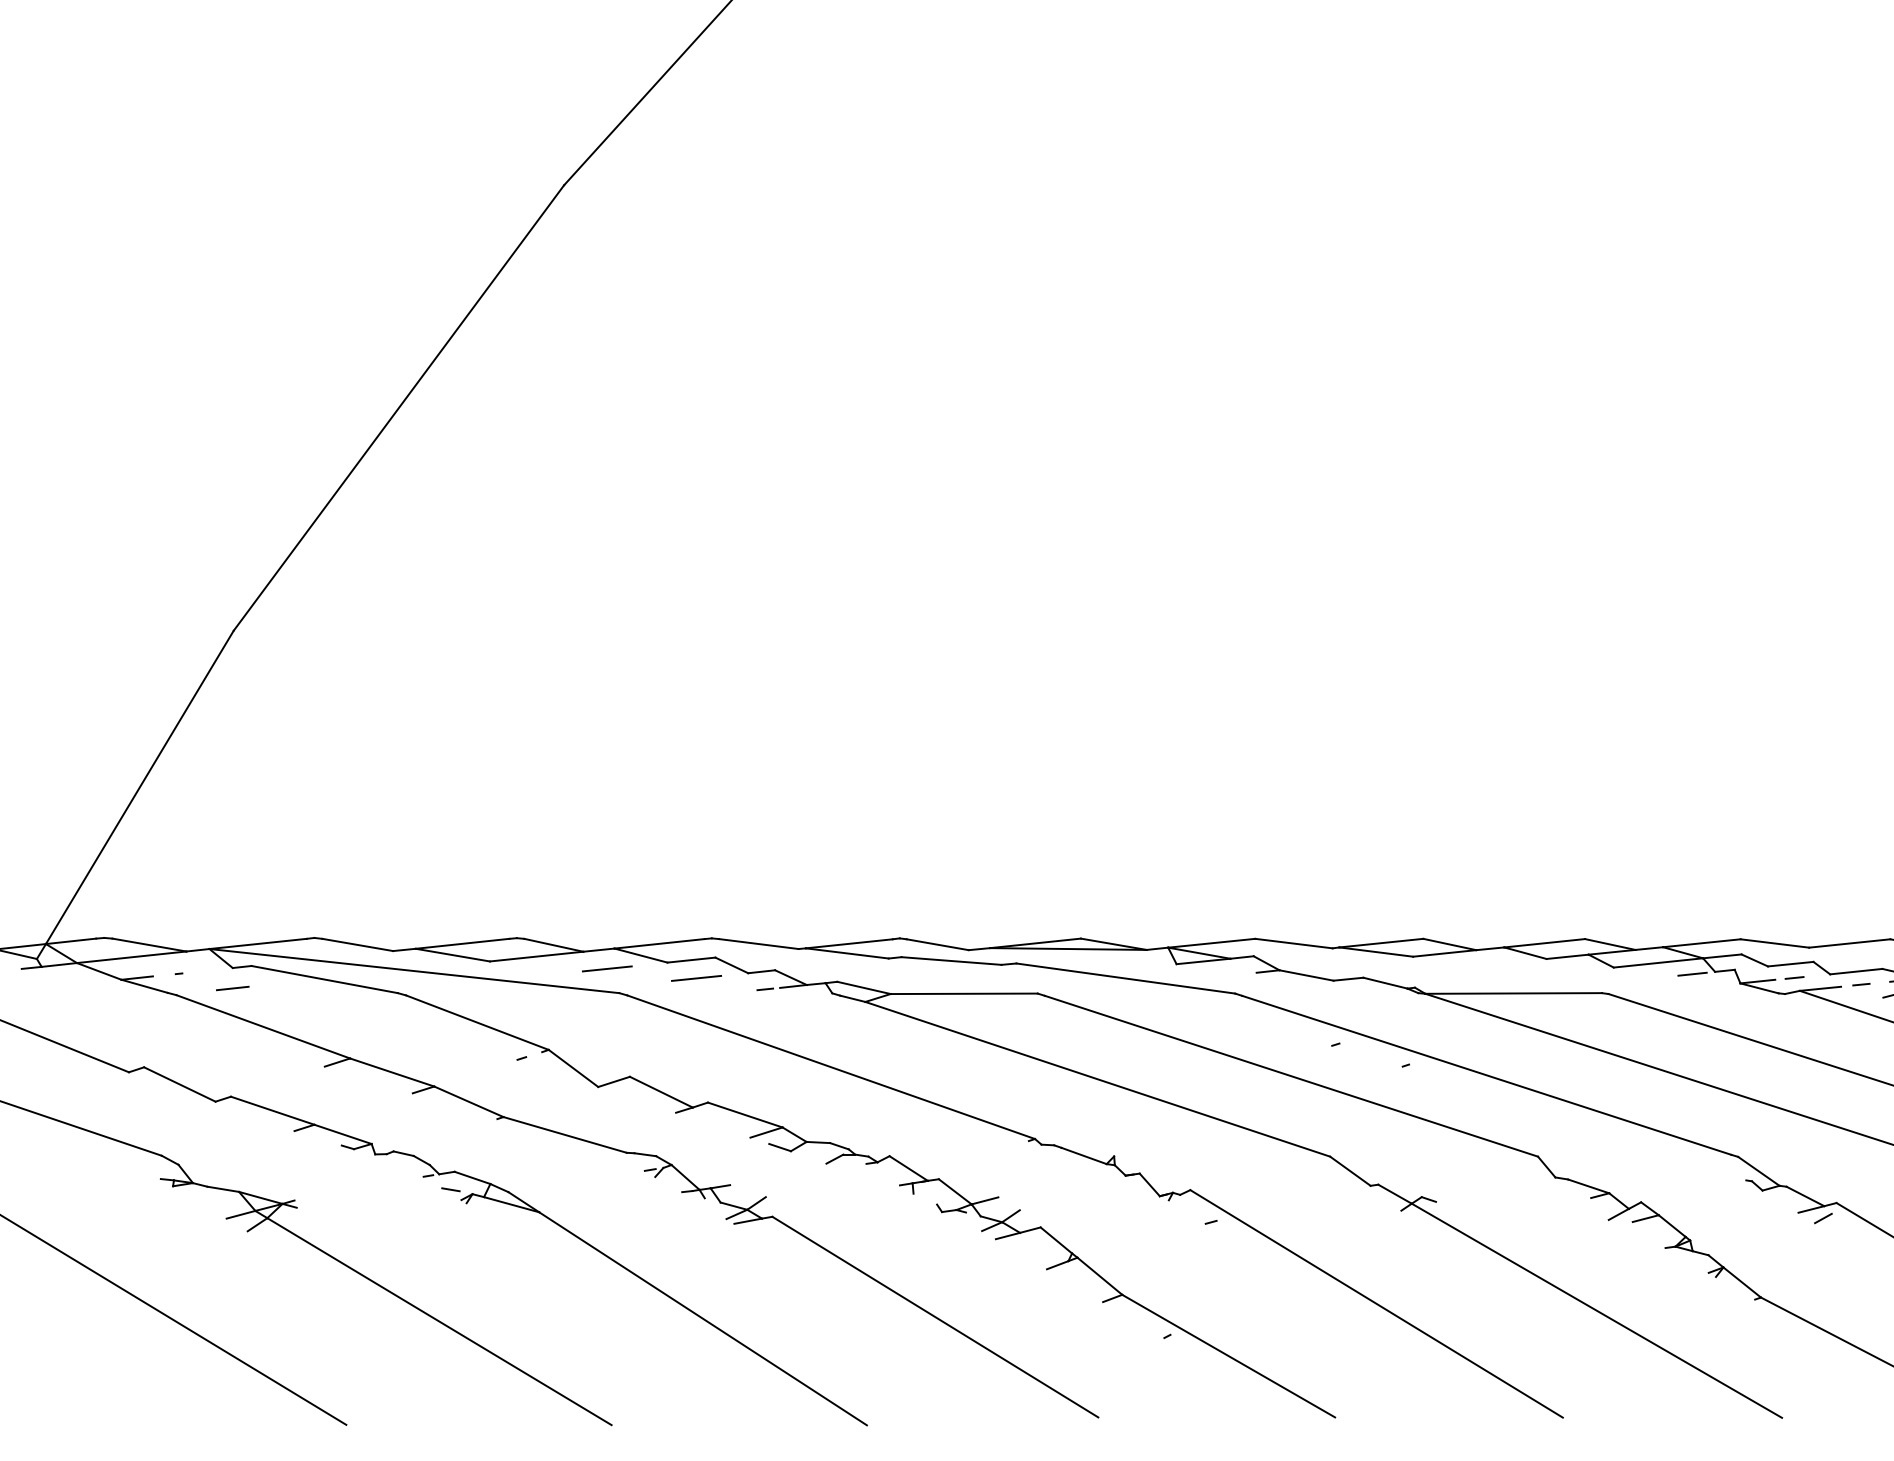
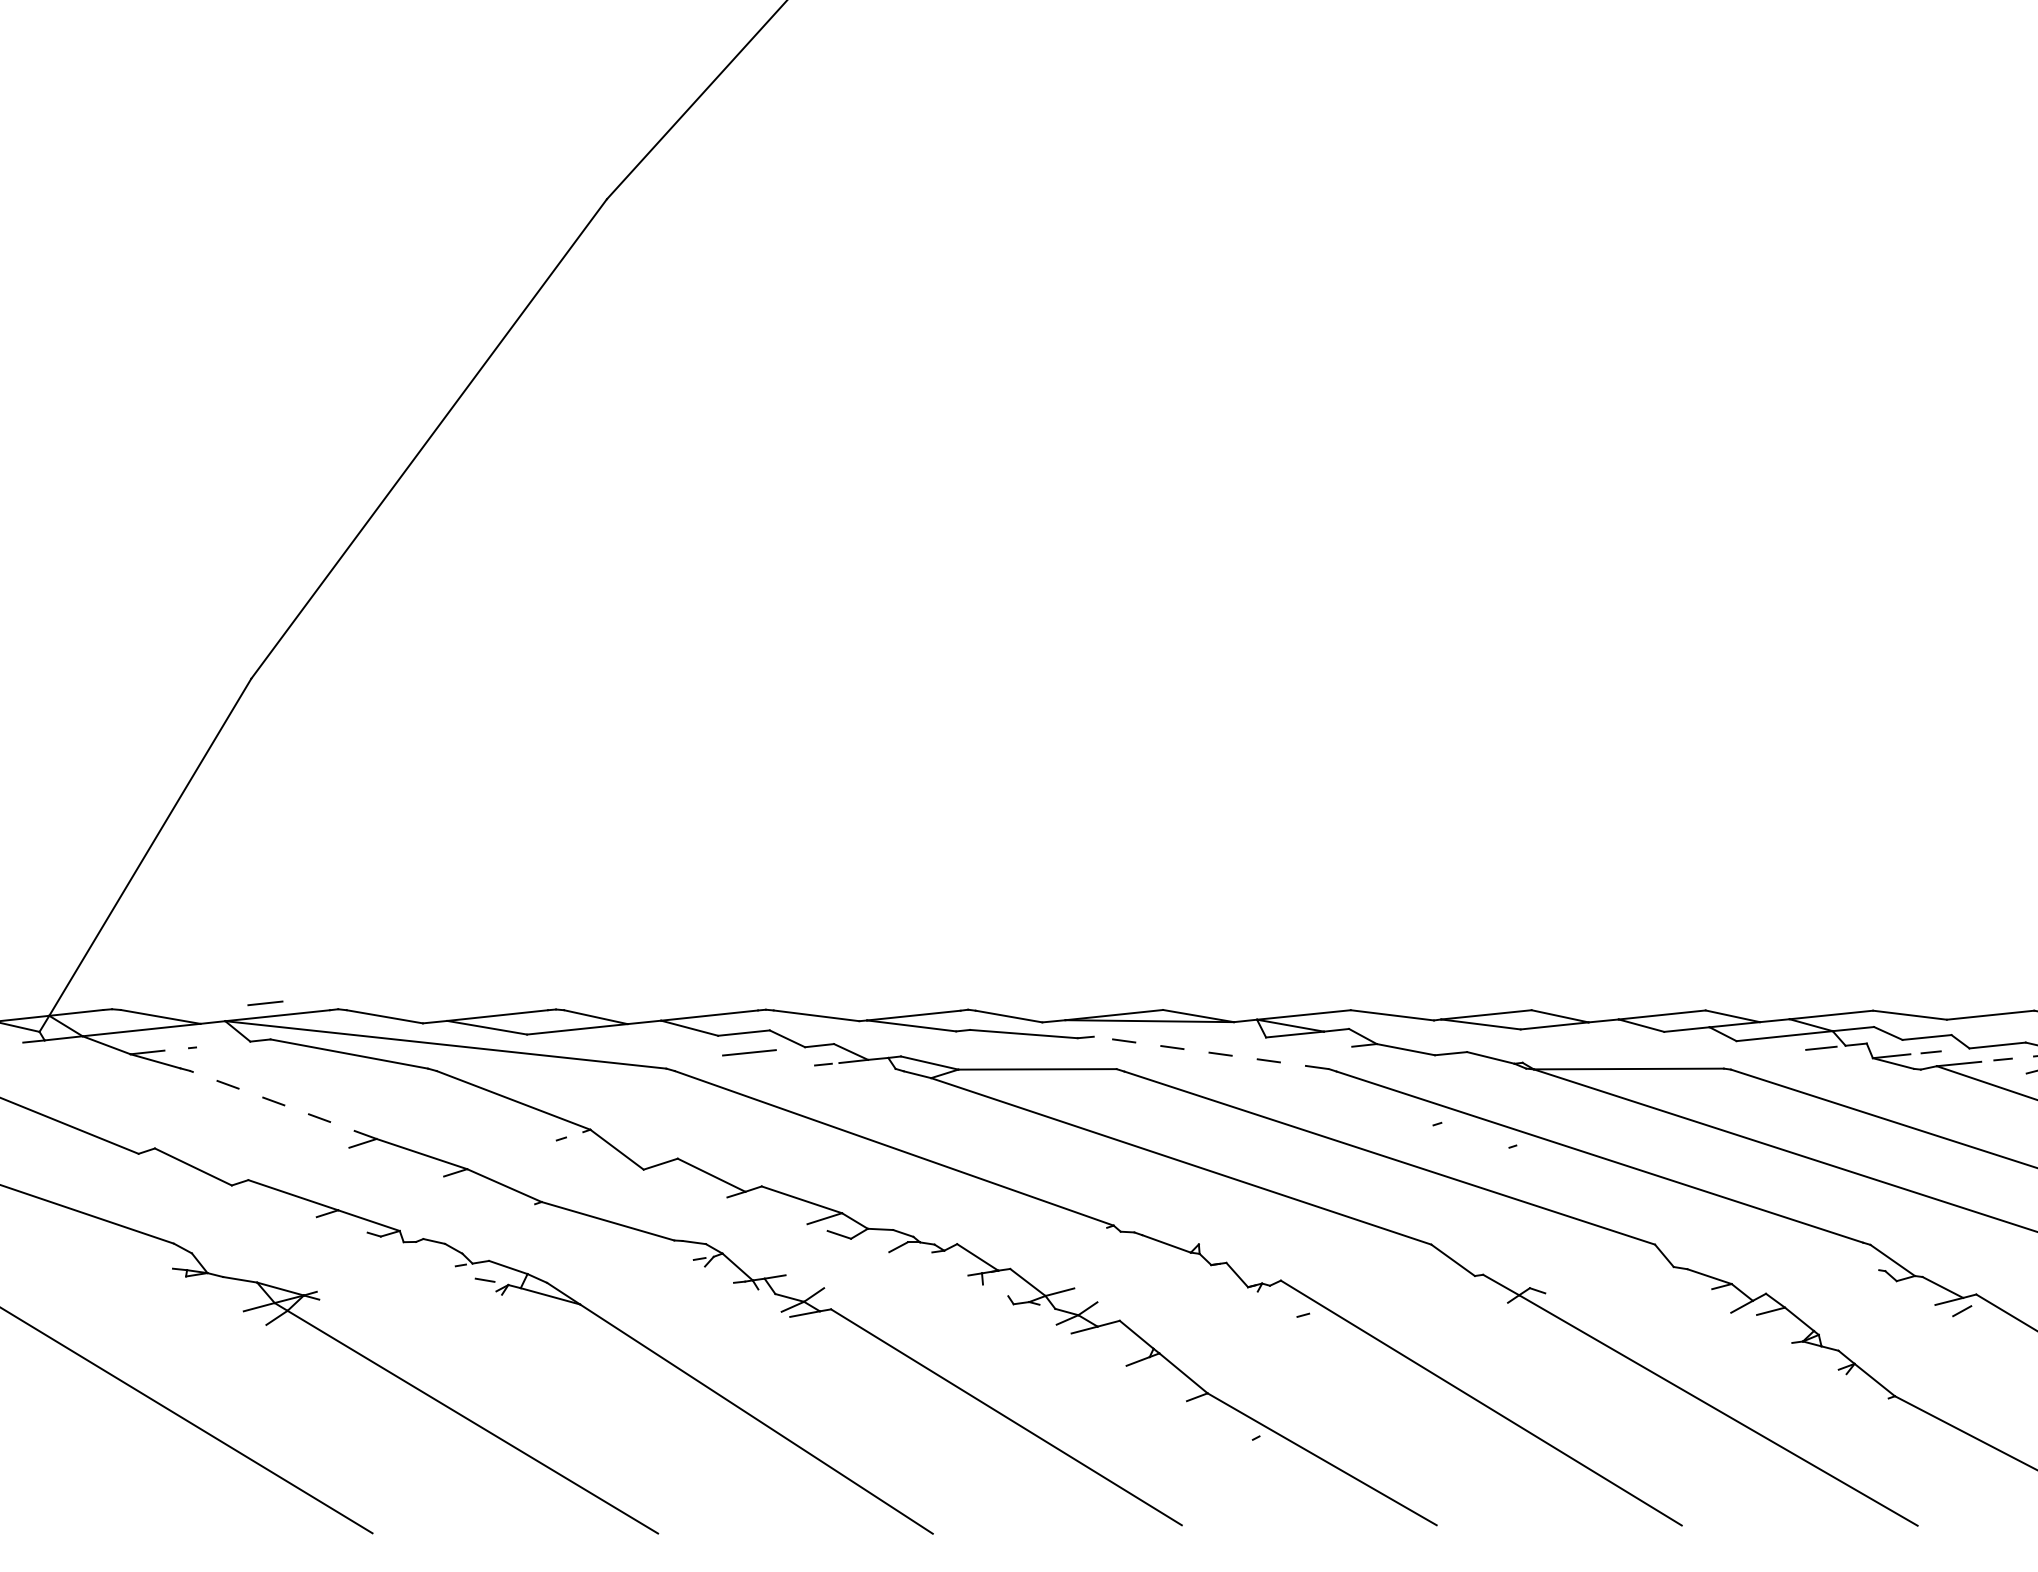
line: (606, 968) -> (652, 1042), removed
line: (1125, 978) -> (1211, 1052), solid -> dashed
line: (232, 988) -> (265, 1003), moved
line: (262, 1026) -> (282, 1104), solid -> dashed

